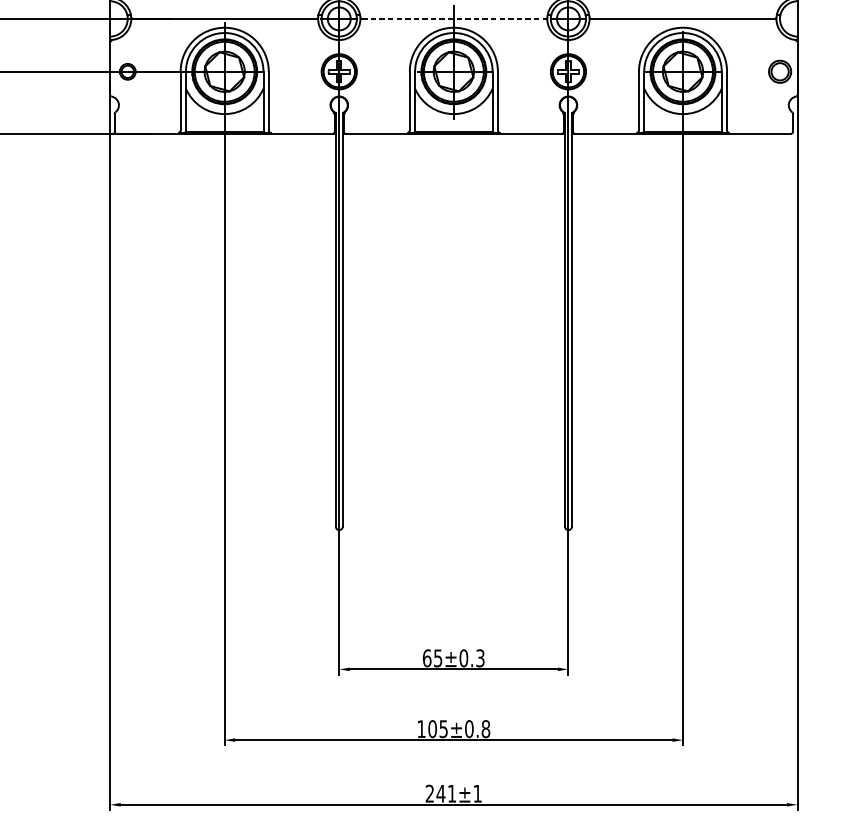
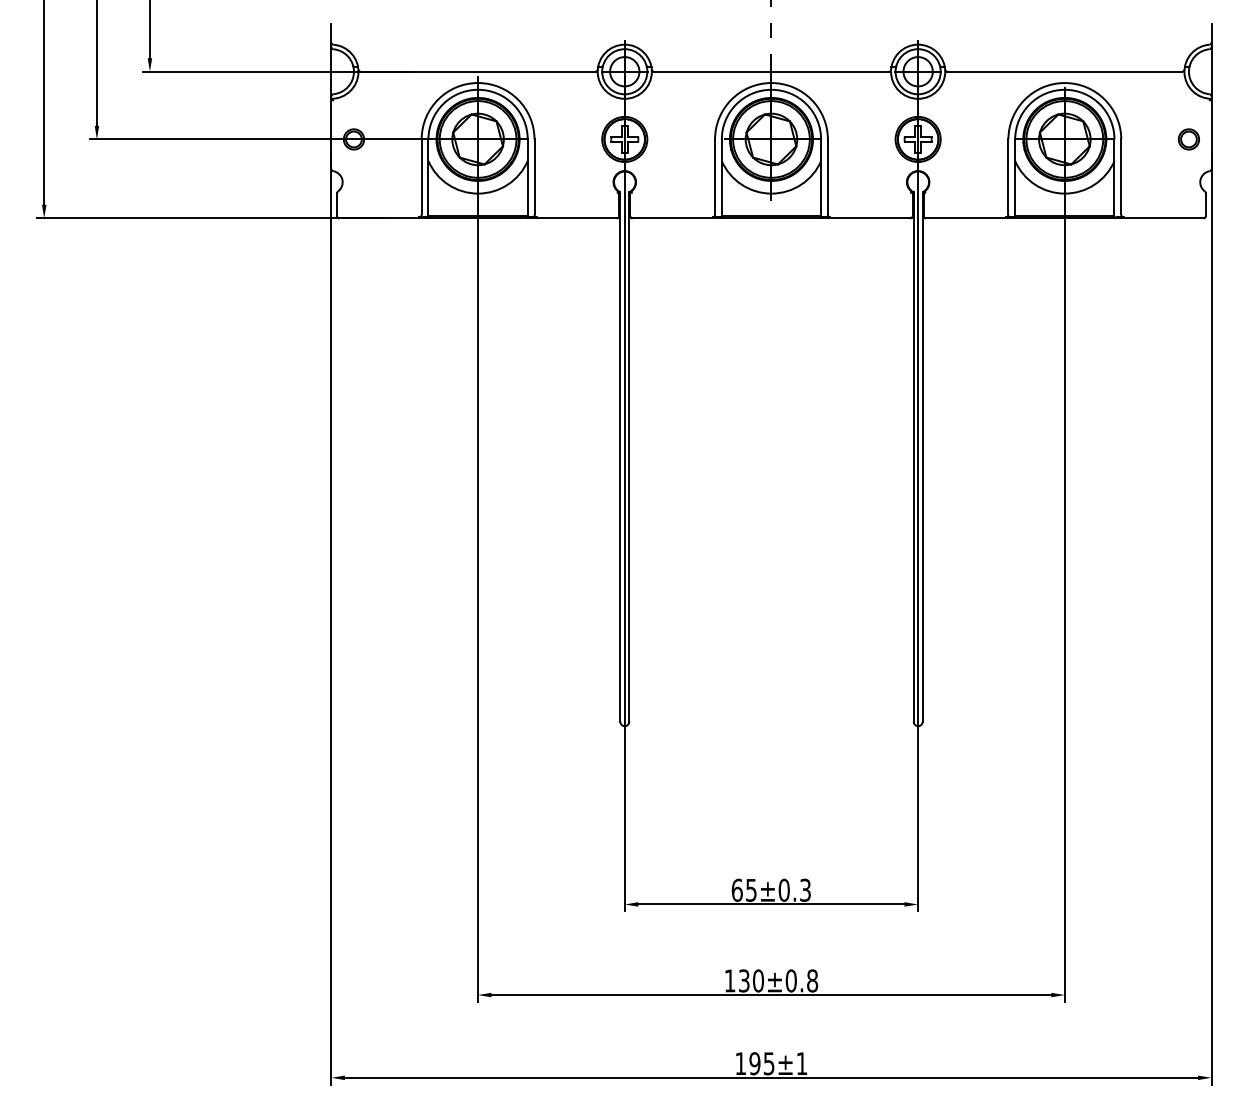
line: (453, 18) -> (771, 71), dashed -> solid
part: (779, 71) -> (1188, 139), size x0.71
text: (438, 728) -> (751, 980), 105±0.8 -> 130±0.8
text: (440, 793) -> (754, 1063), 241±1 -> 195±1

